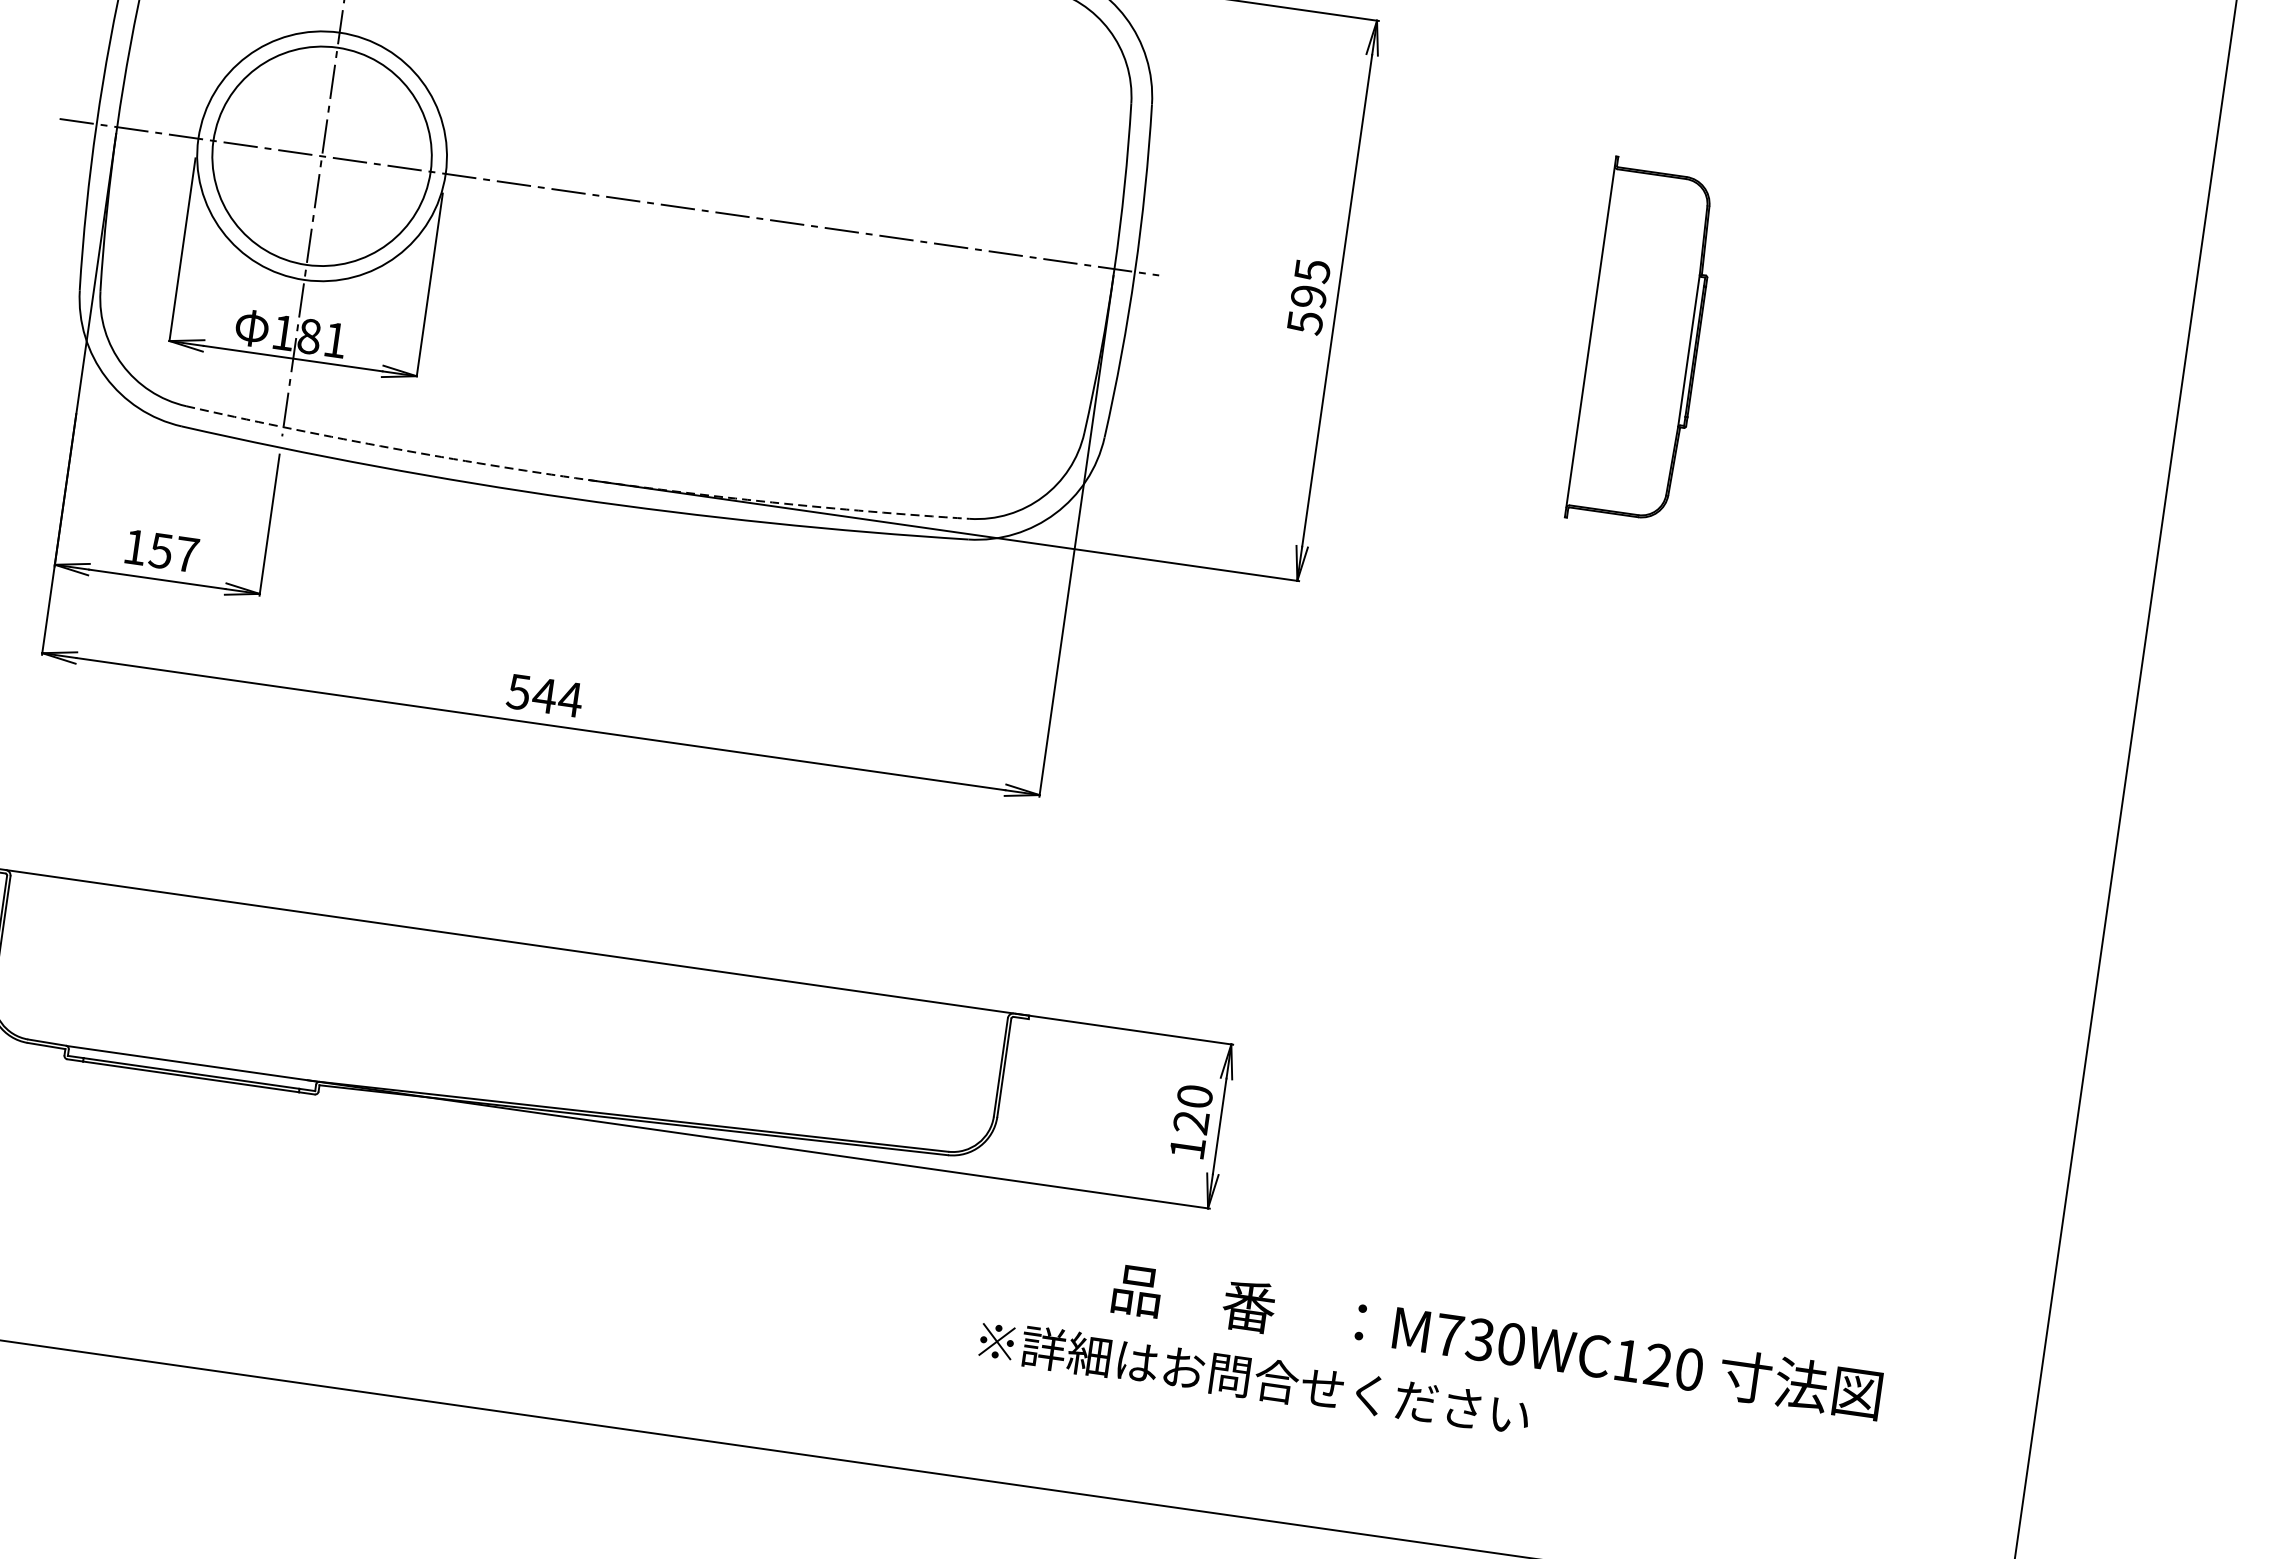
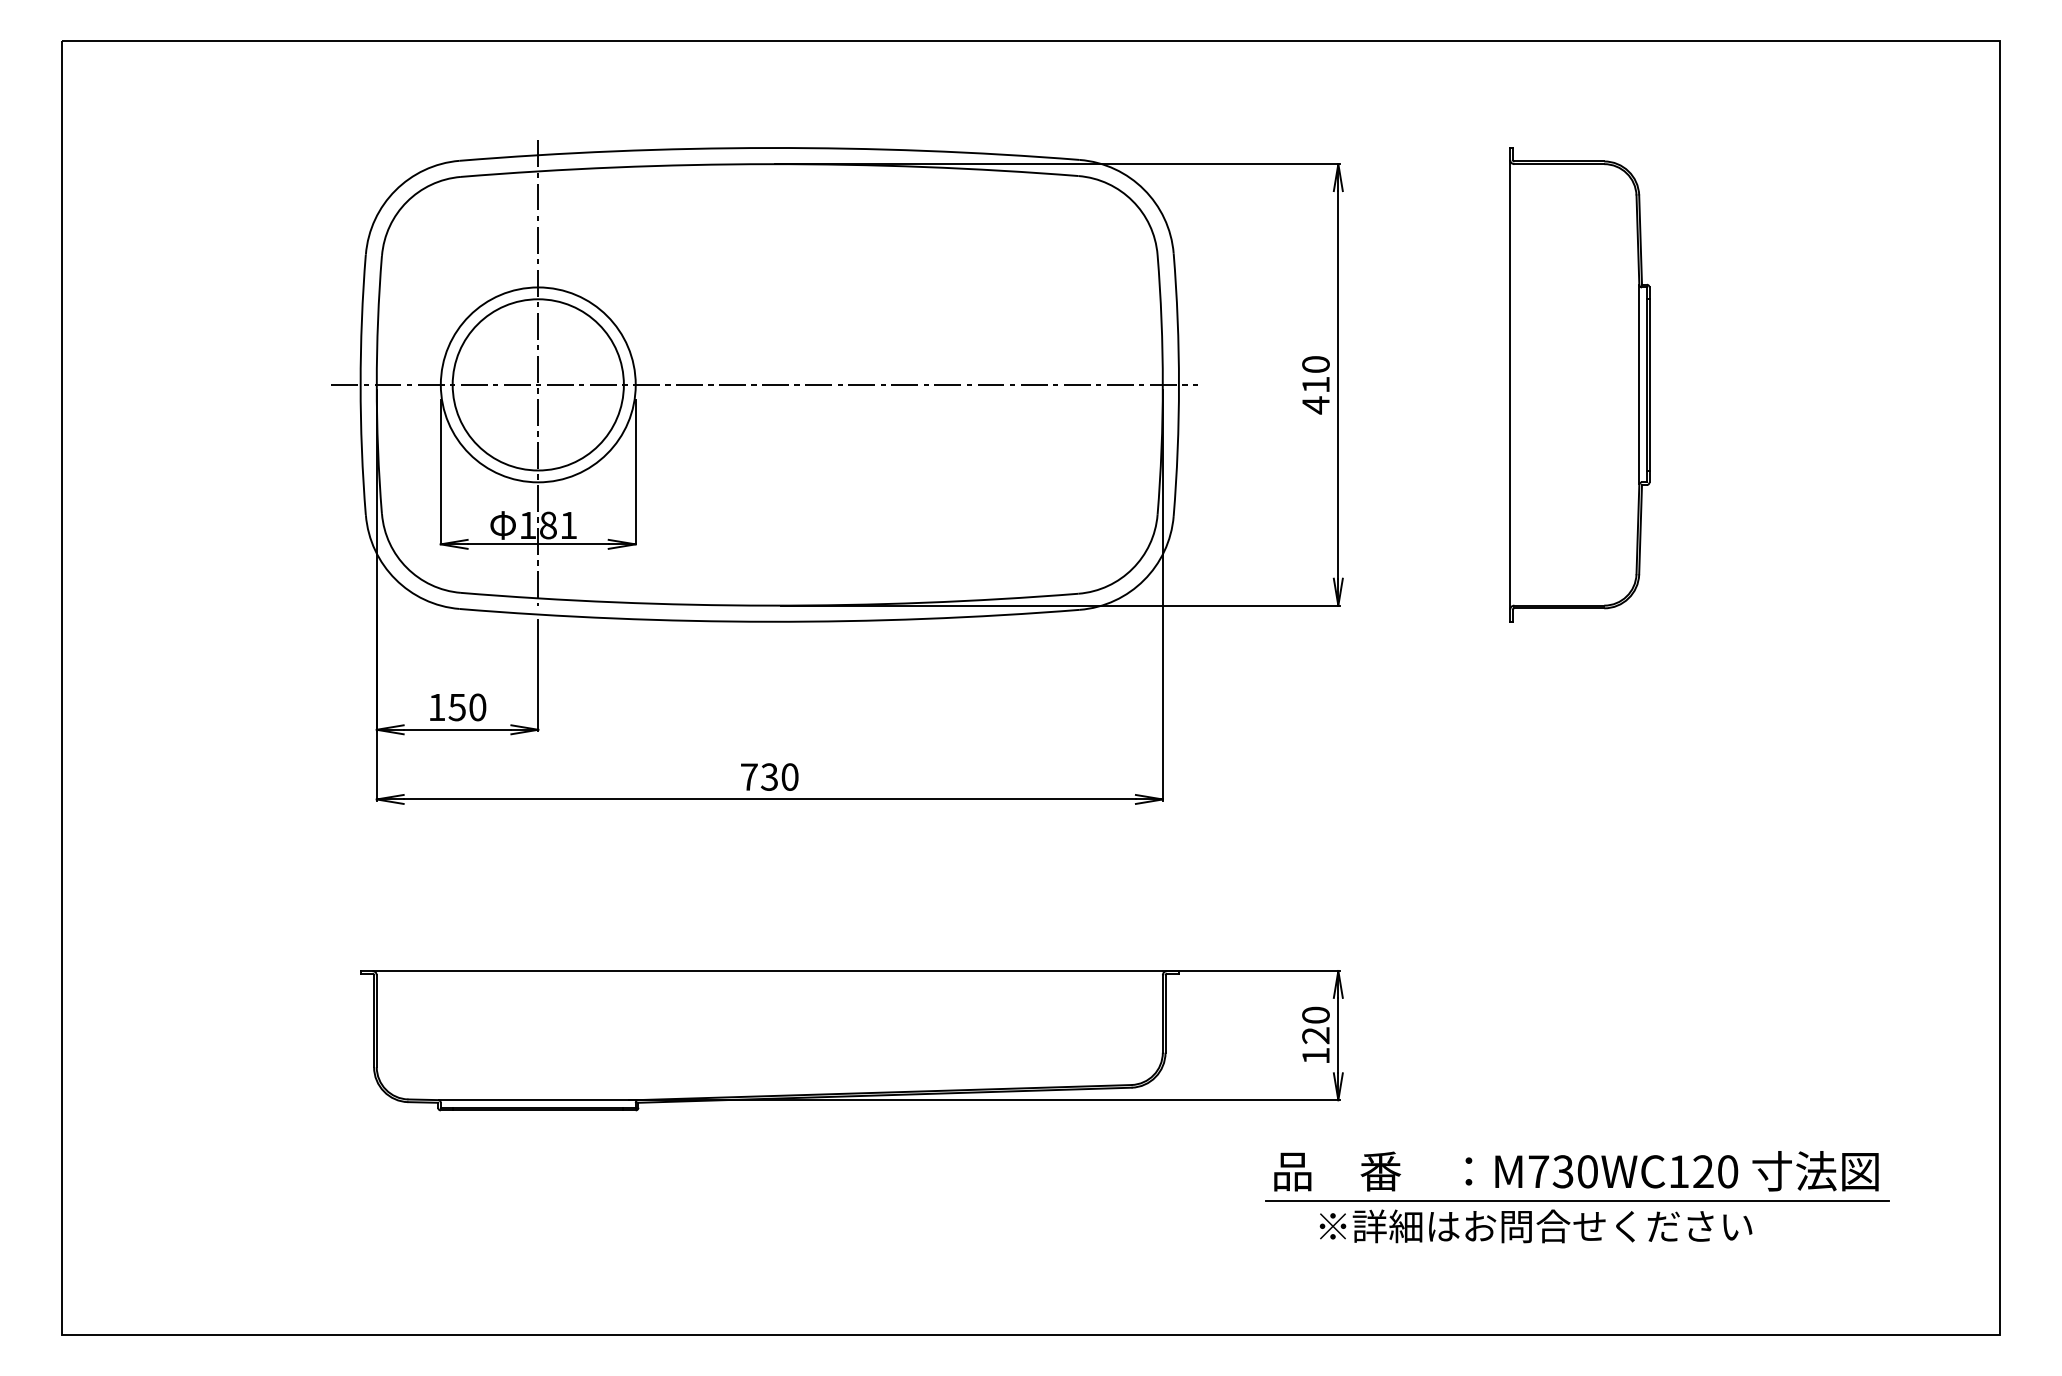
text: (1308, 297) -> (1315, 385), 595 -> 410
part: (1643, 343) -> (1579, 384), size x1.67
arc: (575, 477) -> (769, 605), dashed -> solid
text: (186, 554) -> (477, 707), 157 -> 150
text: (544, 694) -> (769, 776), 544 -> 730
text: (1253, 1378) -> (1535, 1226), moved
line: (1492, 1378) -> (1576, 1200), added

